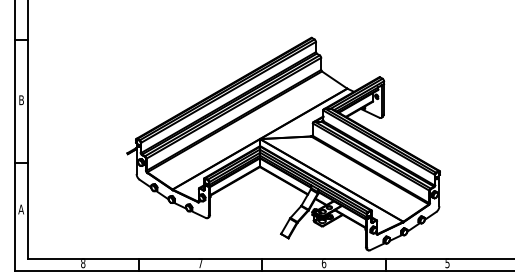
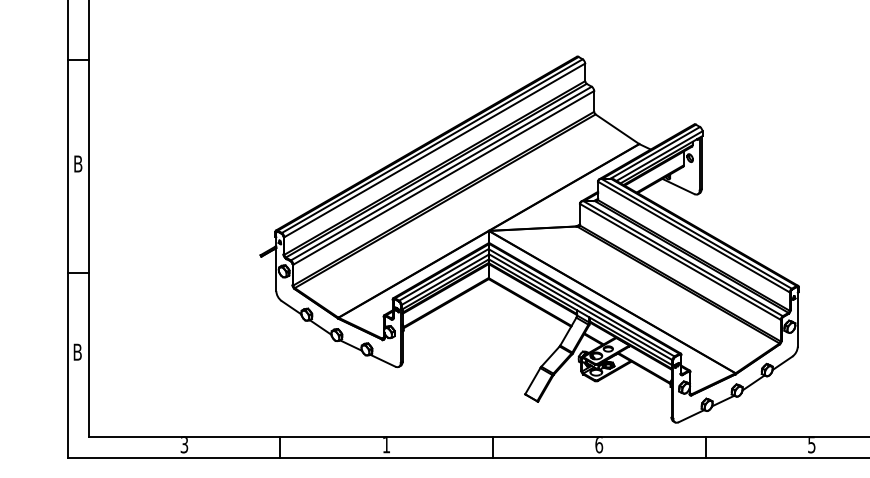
text: (20, 209) -> (76, 352), A -> B
text: (83, 264) -> (184, 446), 8 -> 3
text: (200, 264) -> (386, 446), 7 -> 1

